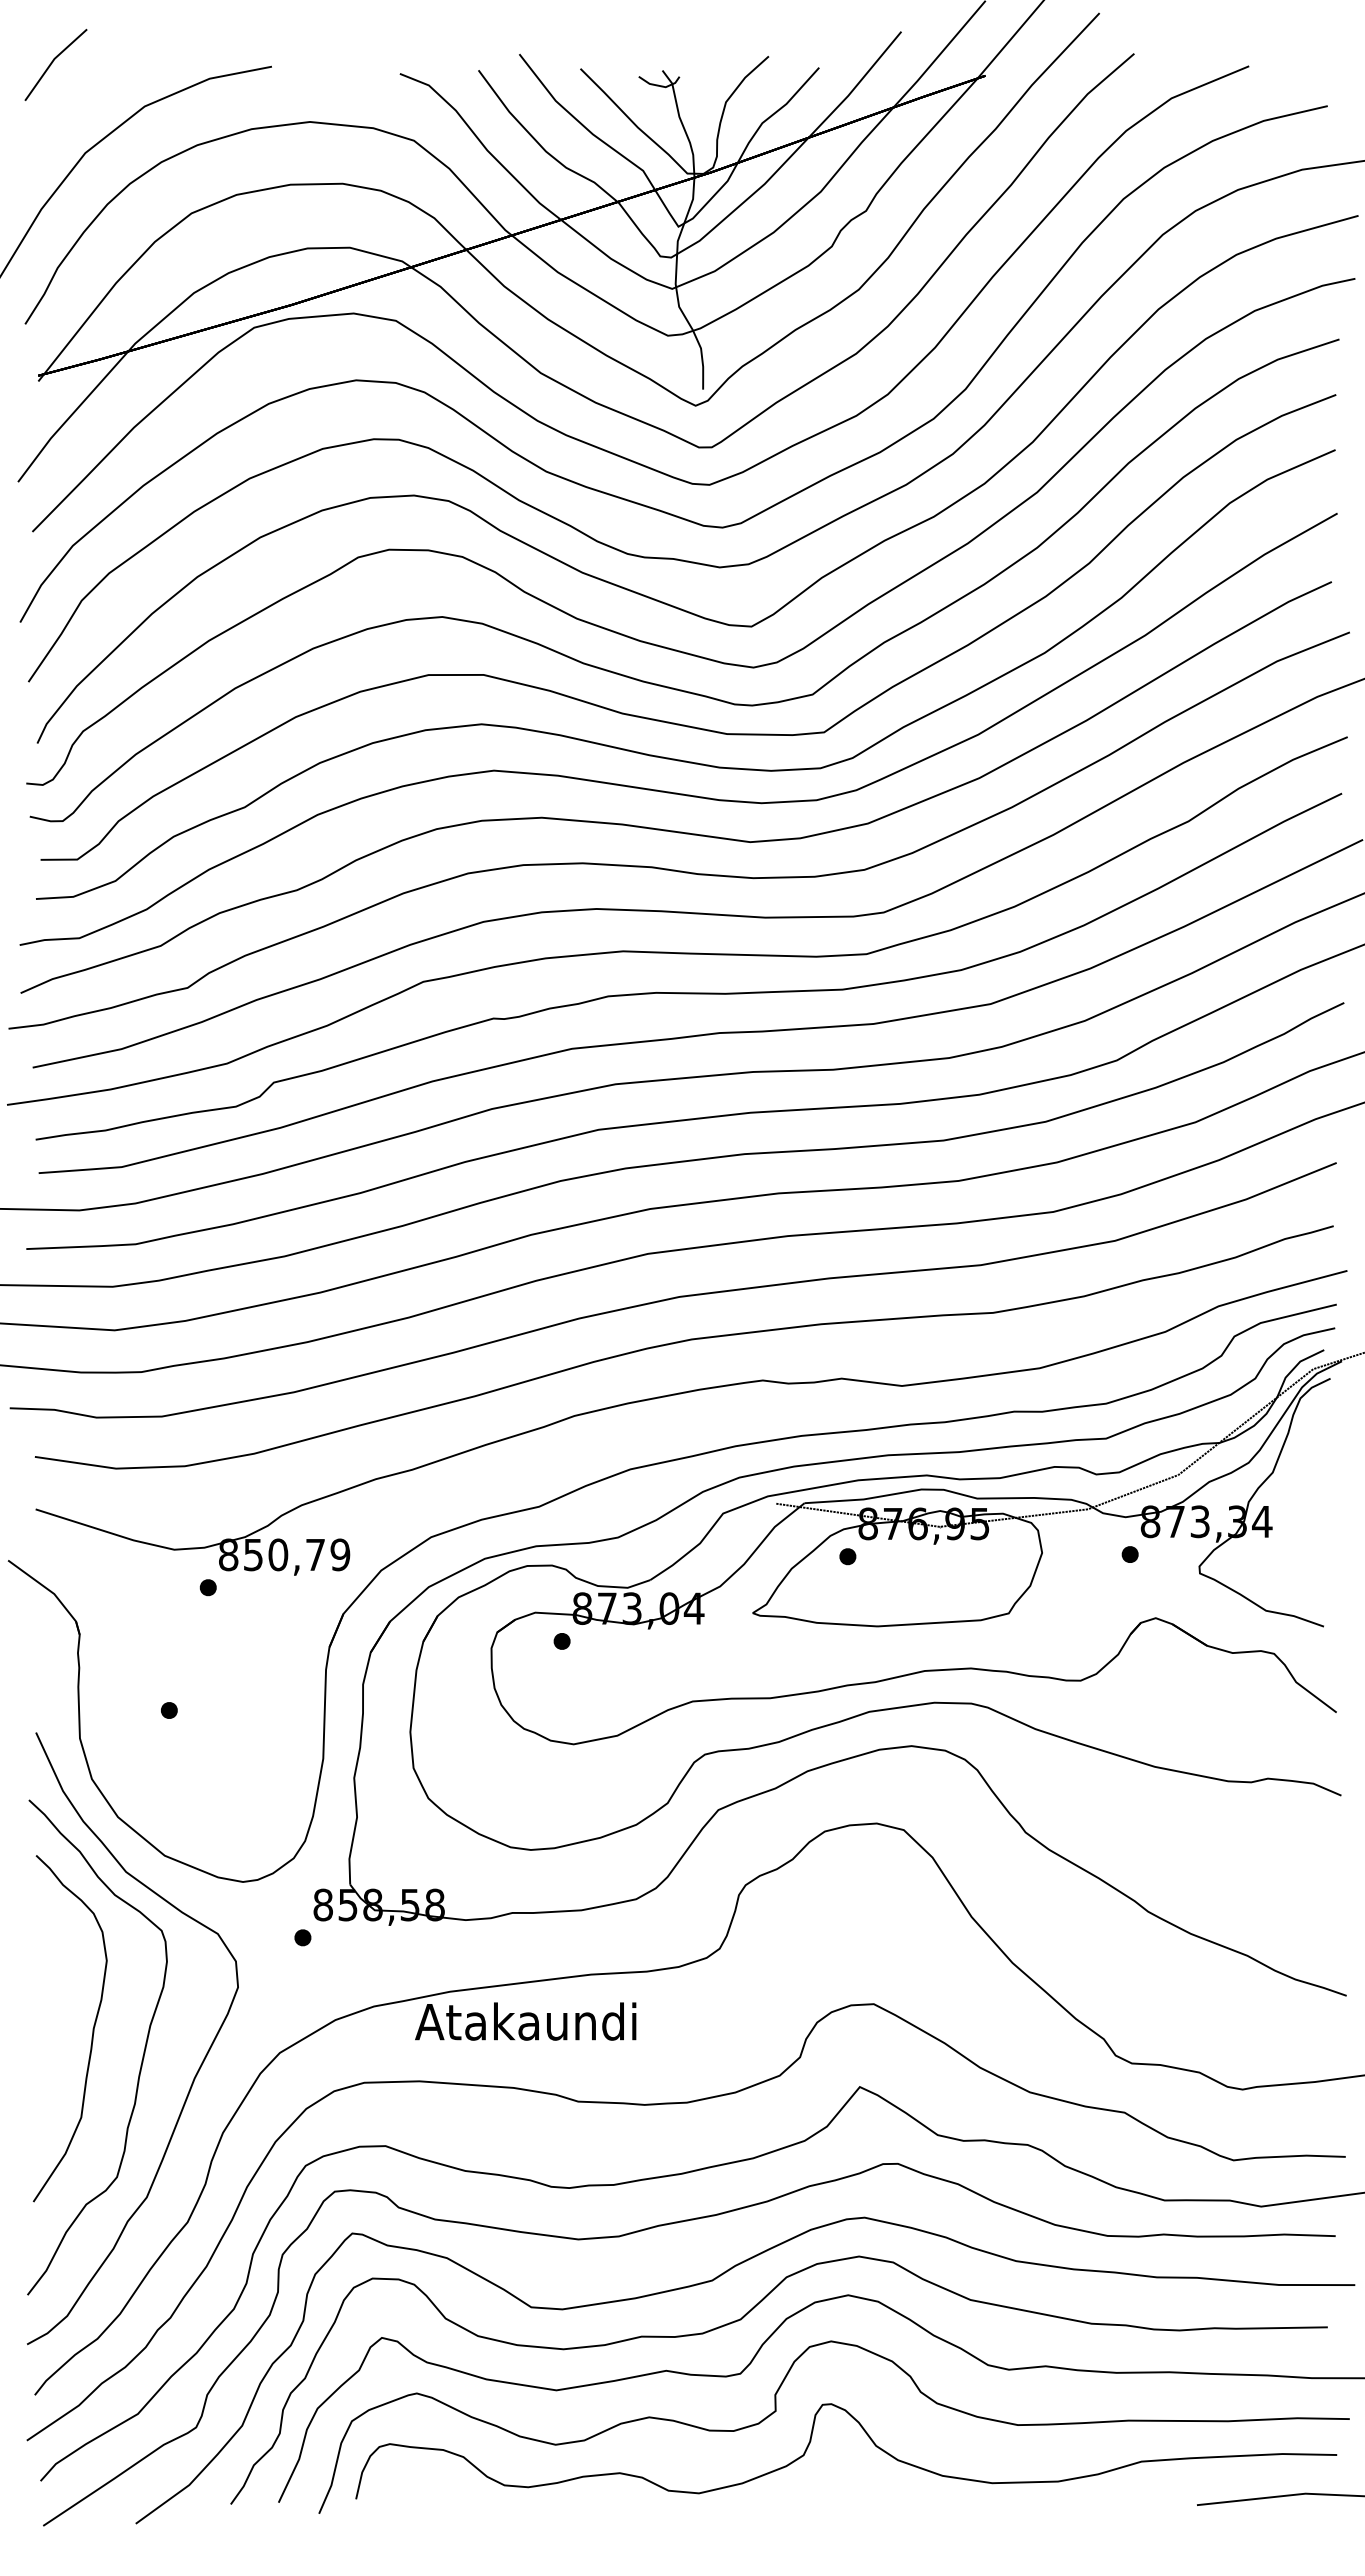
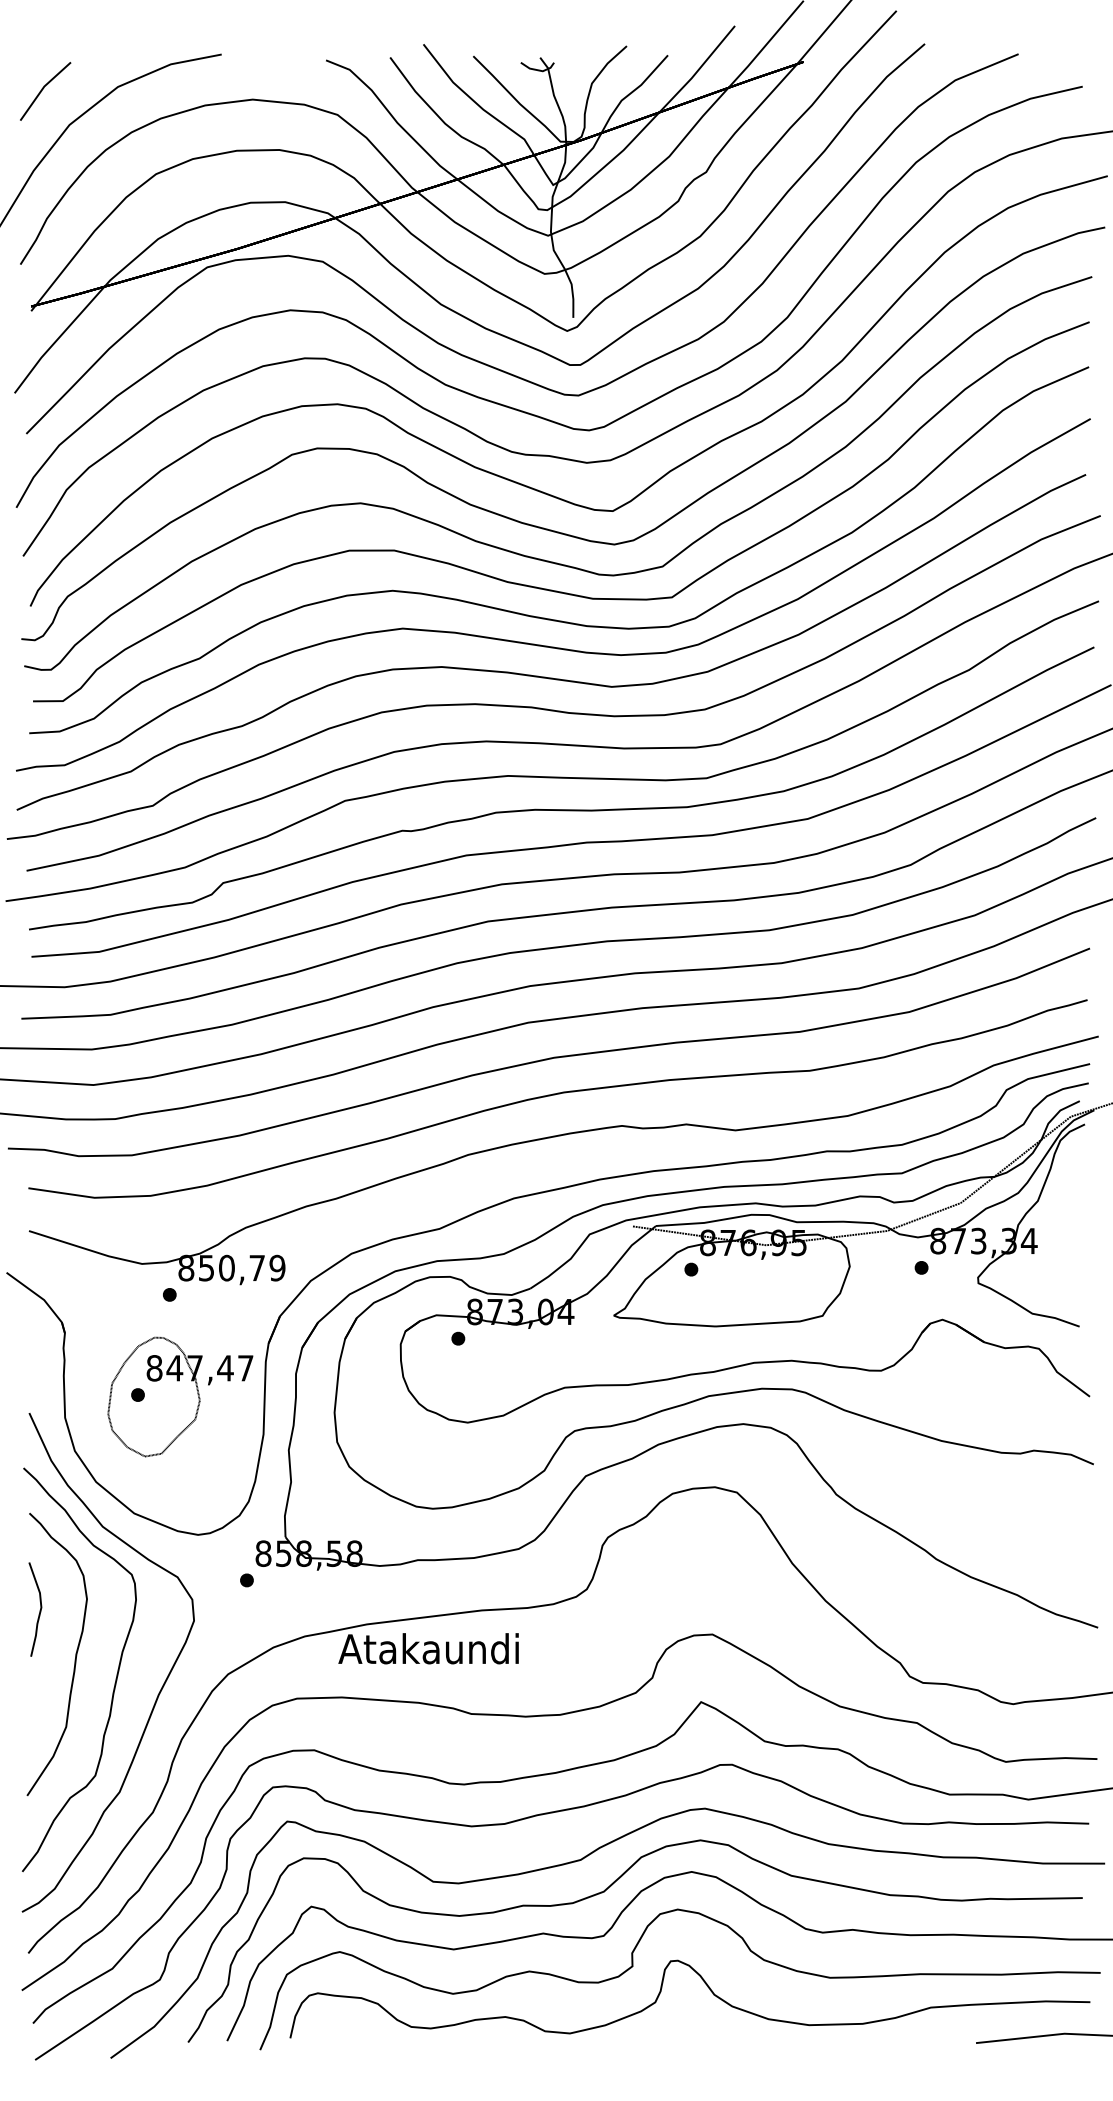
line: (53, 62) -> (43, 89), moved
part: (221, 1712) -> (180, 1396), added
curve: (48, 1975) -> (39, 1611), added

